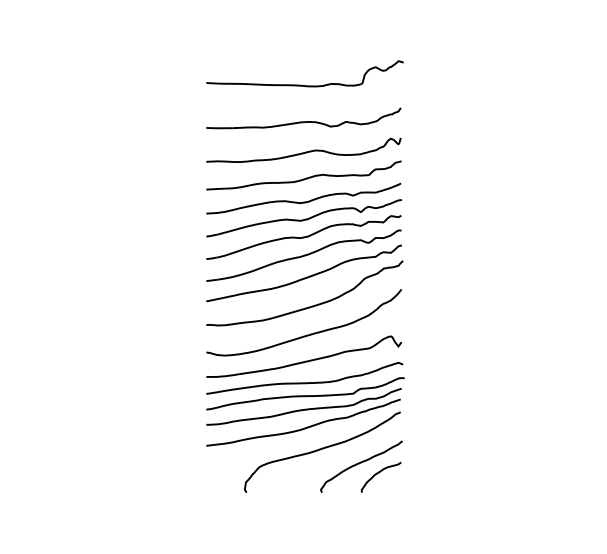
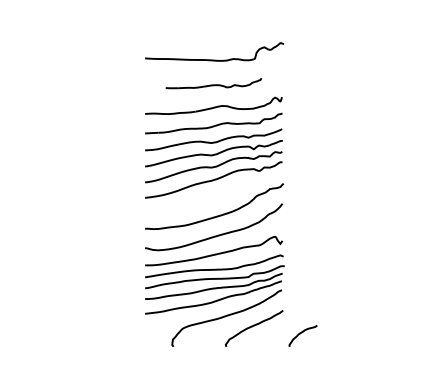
part: (303, 118) -> (213, 83), size x0.7
curve: (306, 276) -> (215, 194), removed
curve: (380, 473) -> (302, 333), moved

